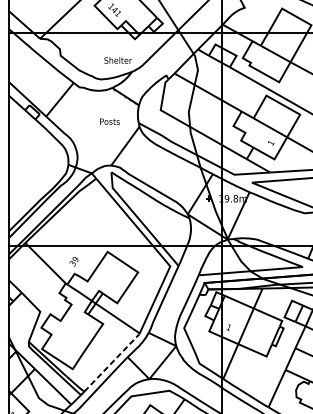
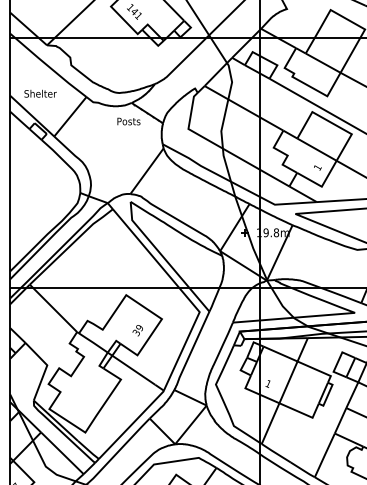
text: (118, 60) -> (40, 93), moved
text: (109, 121) -> (128, 121), moved
text: (73, 261) -> (137, 330), moved
line: (112, 362) -> (131, 424), dashed -> solid

